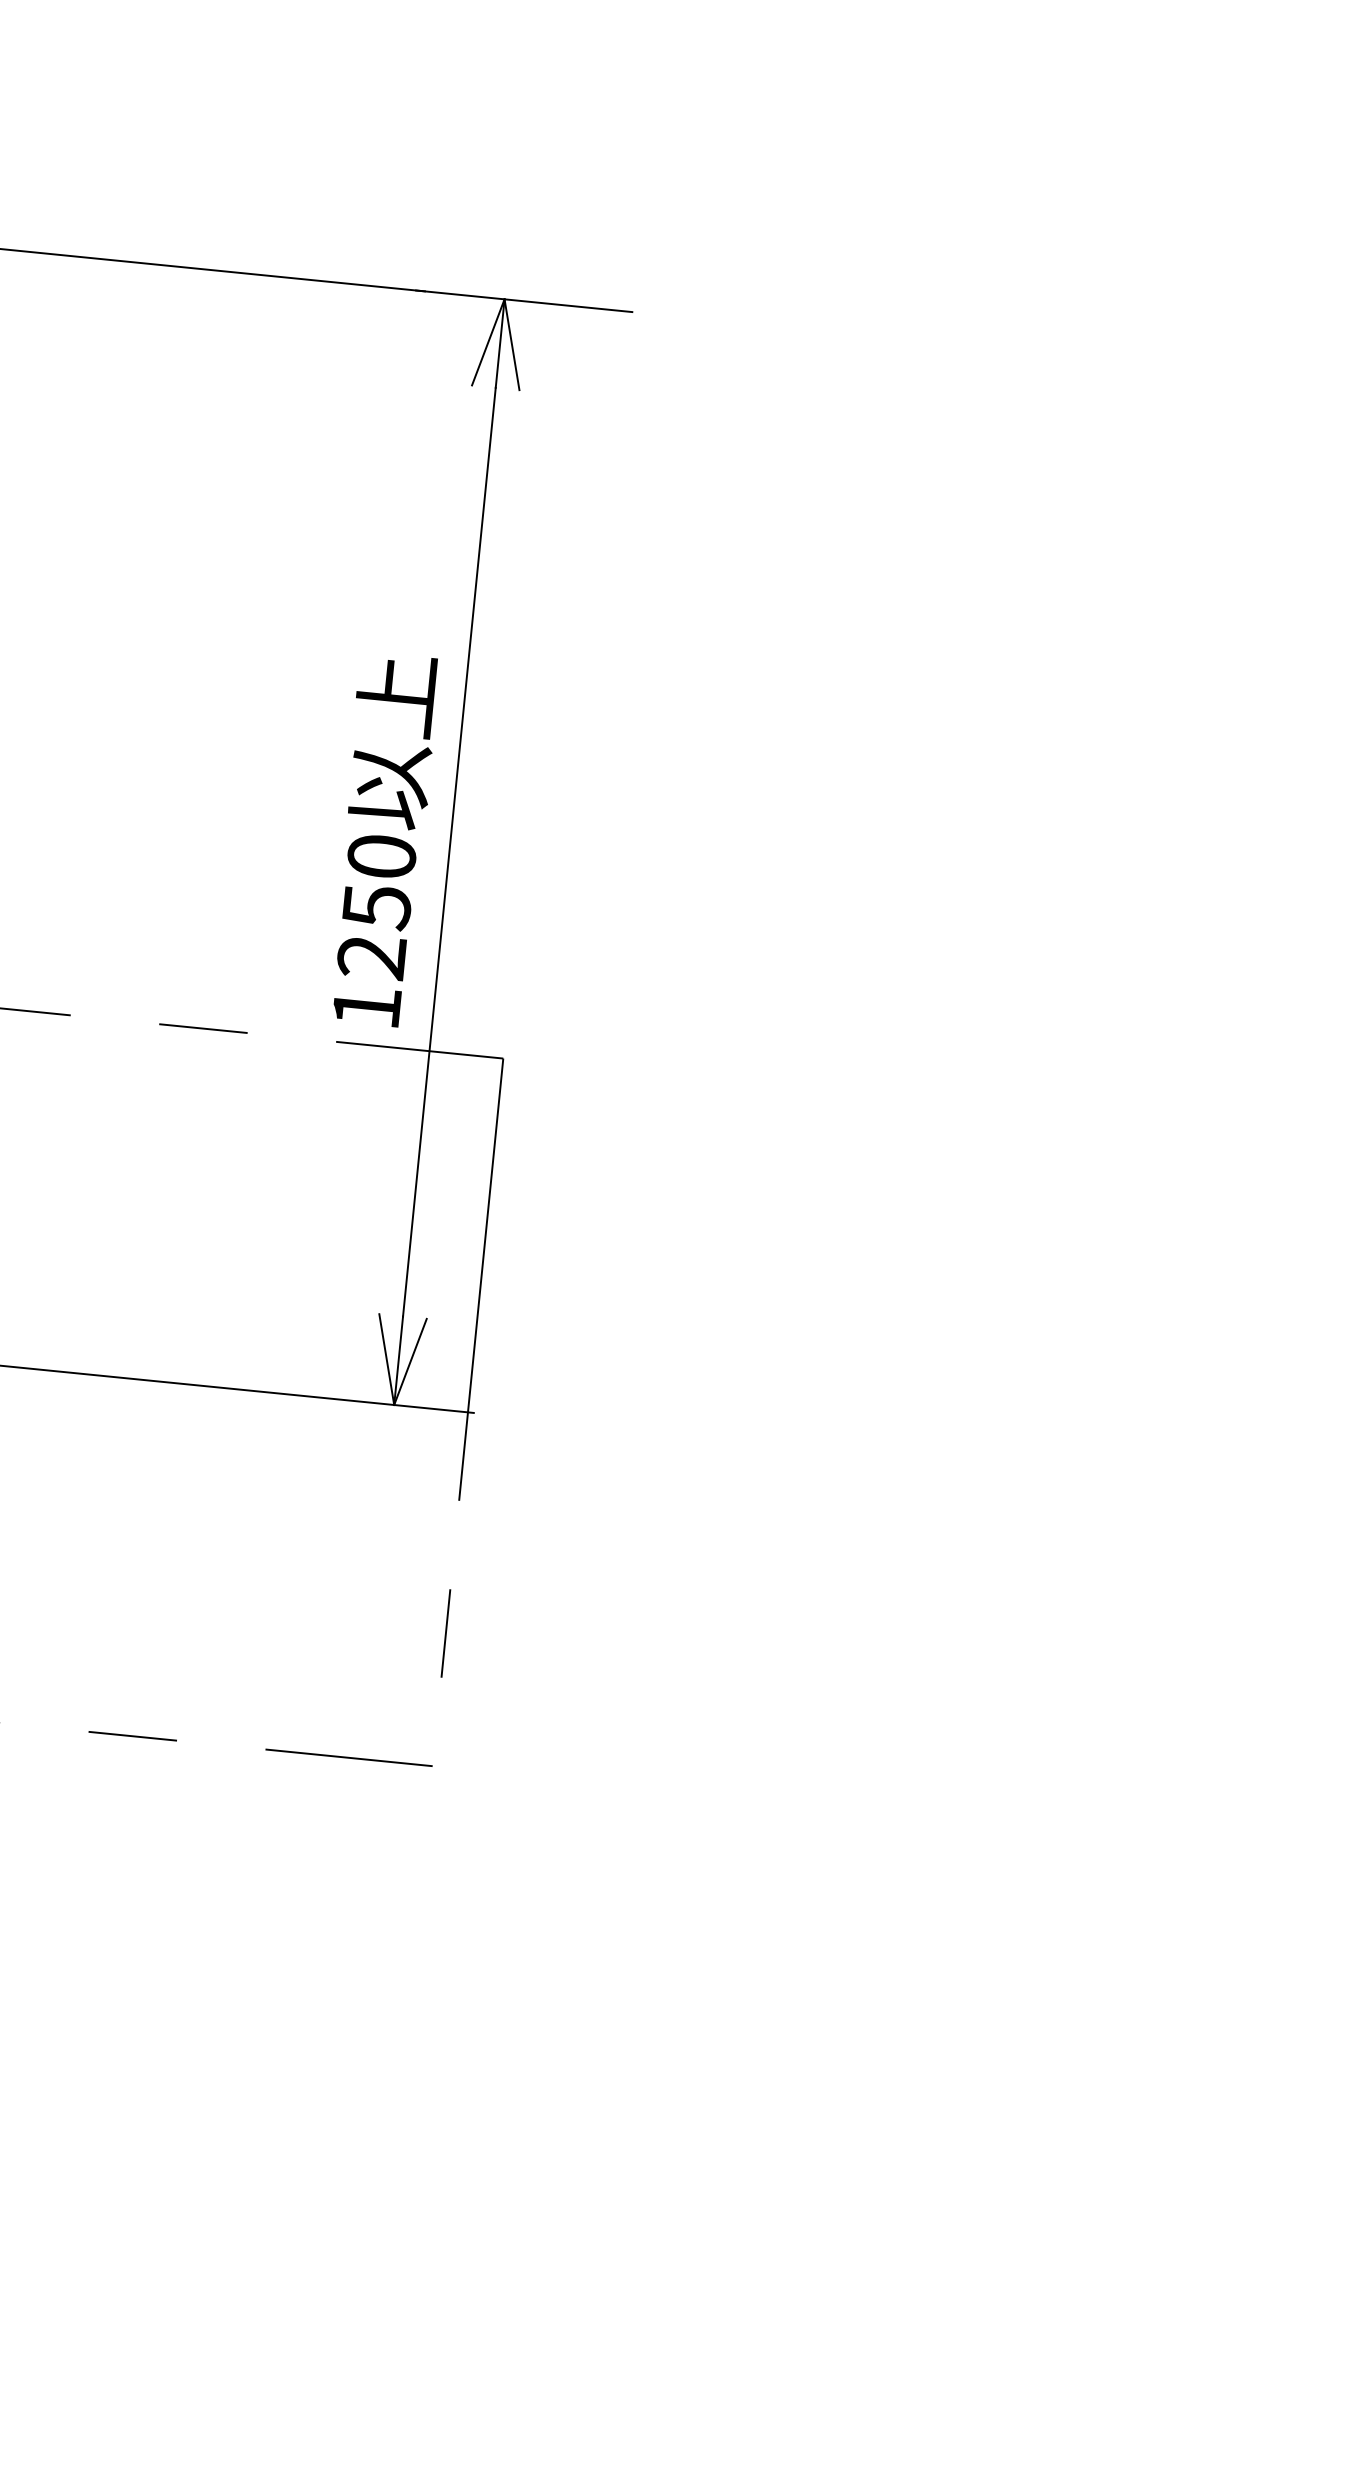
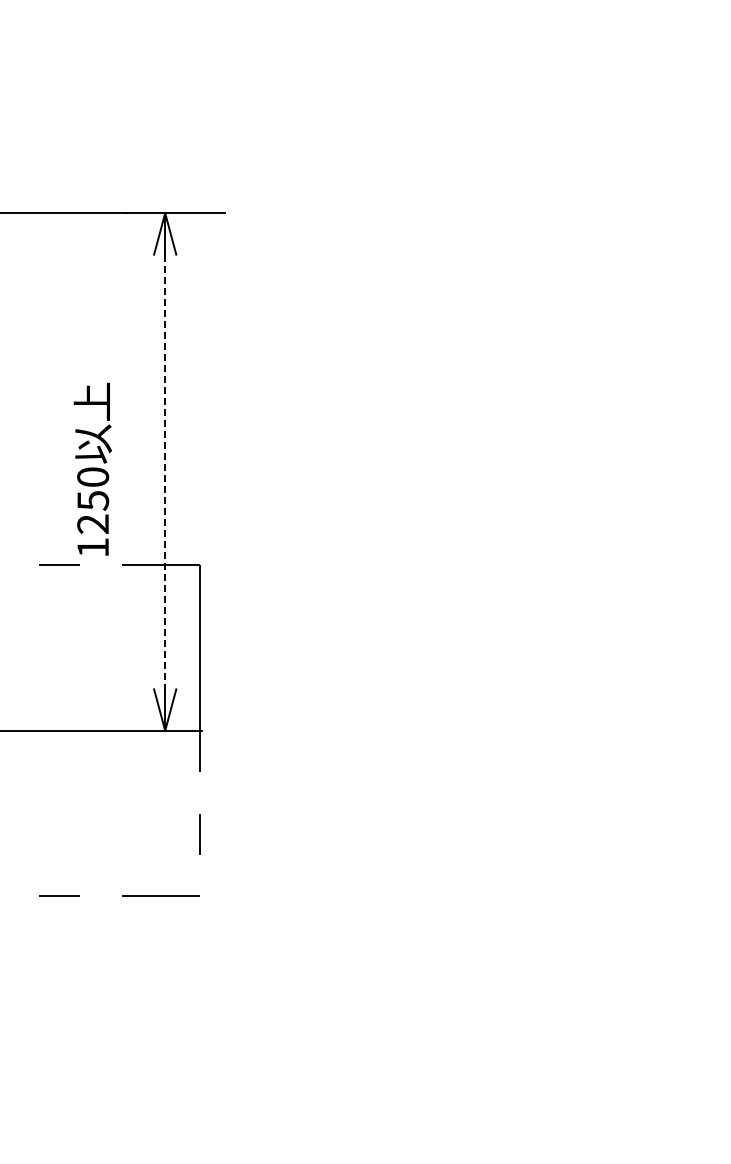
text: (382, 837) -> (92, 468), moved
line: (449, 853) -> (165, 472), solid -> dashed

